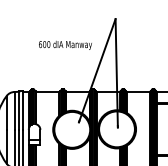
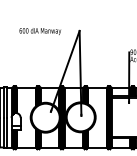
text: (65, 45) -> (40, 31), moved

